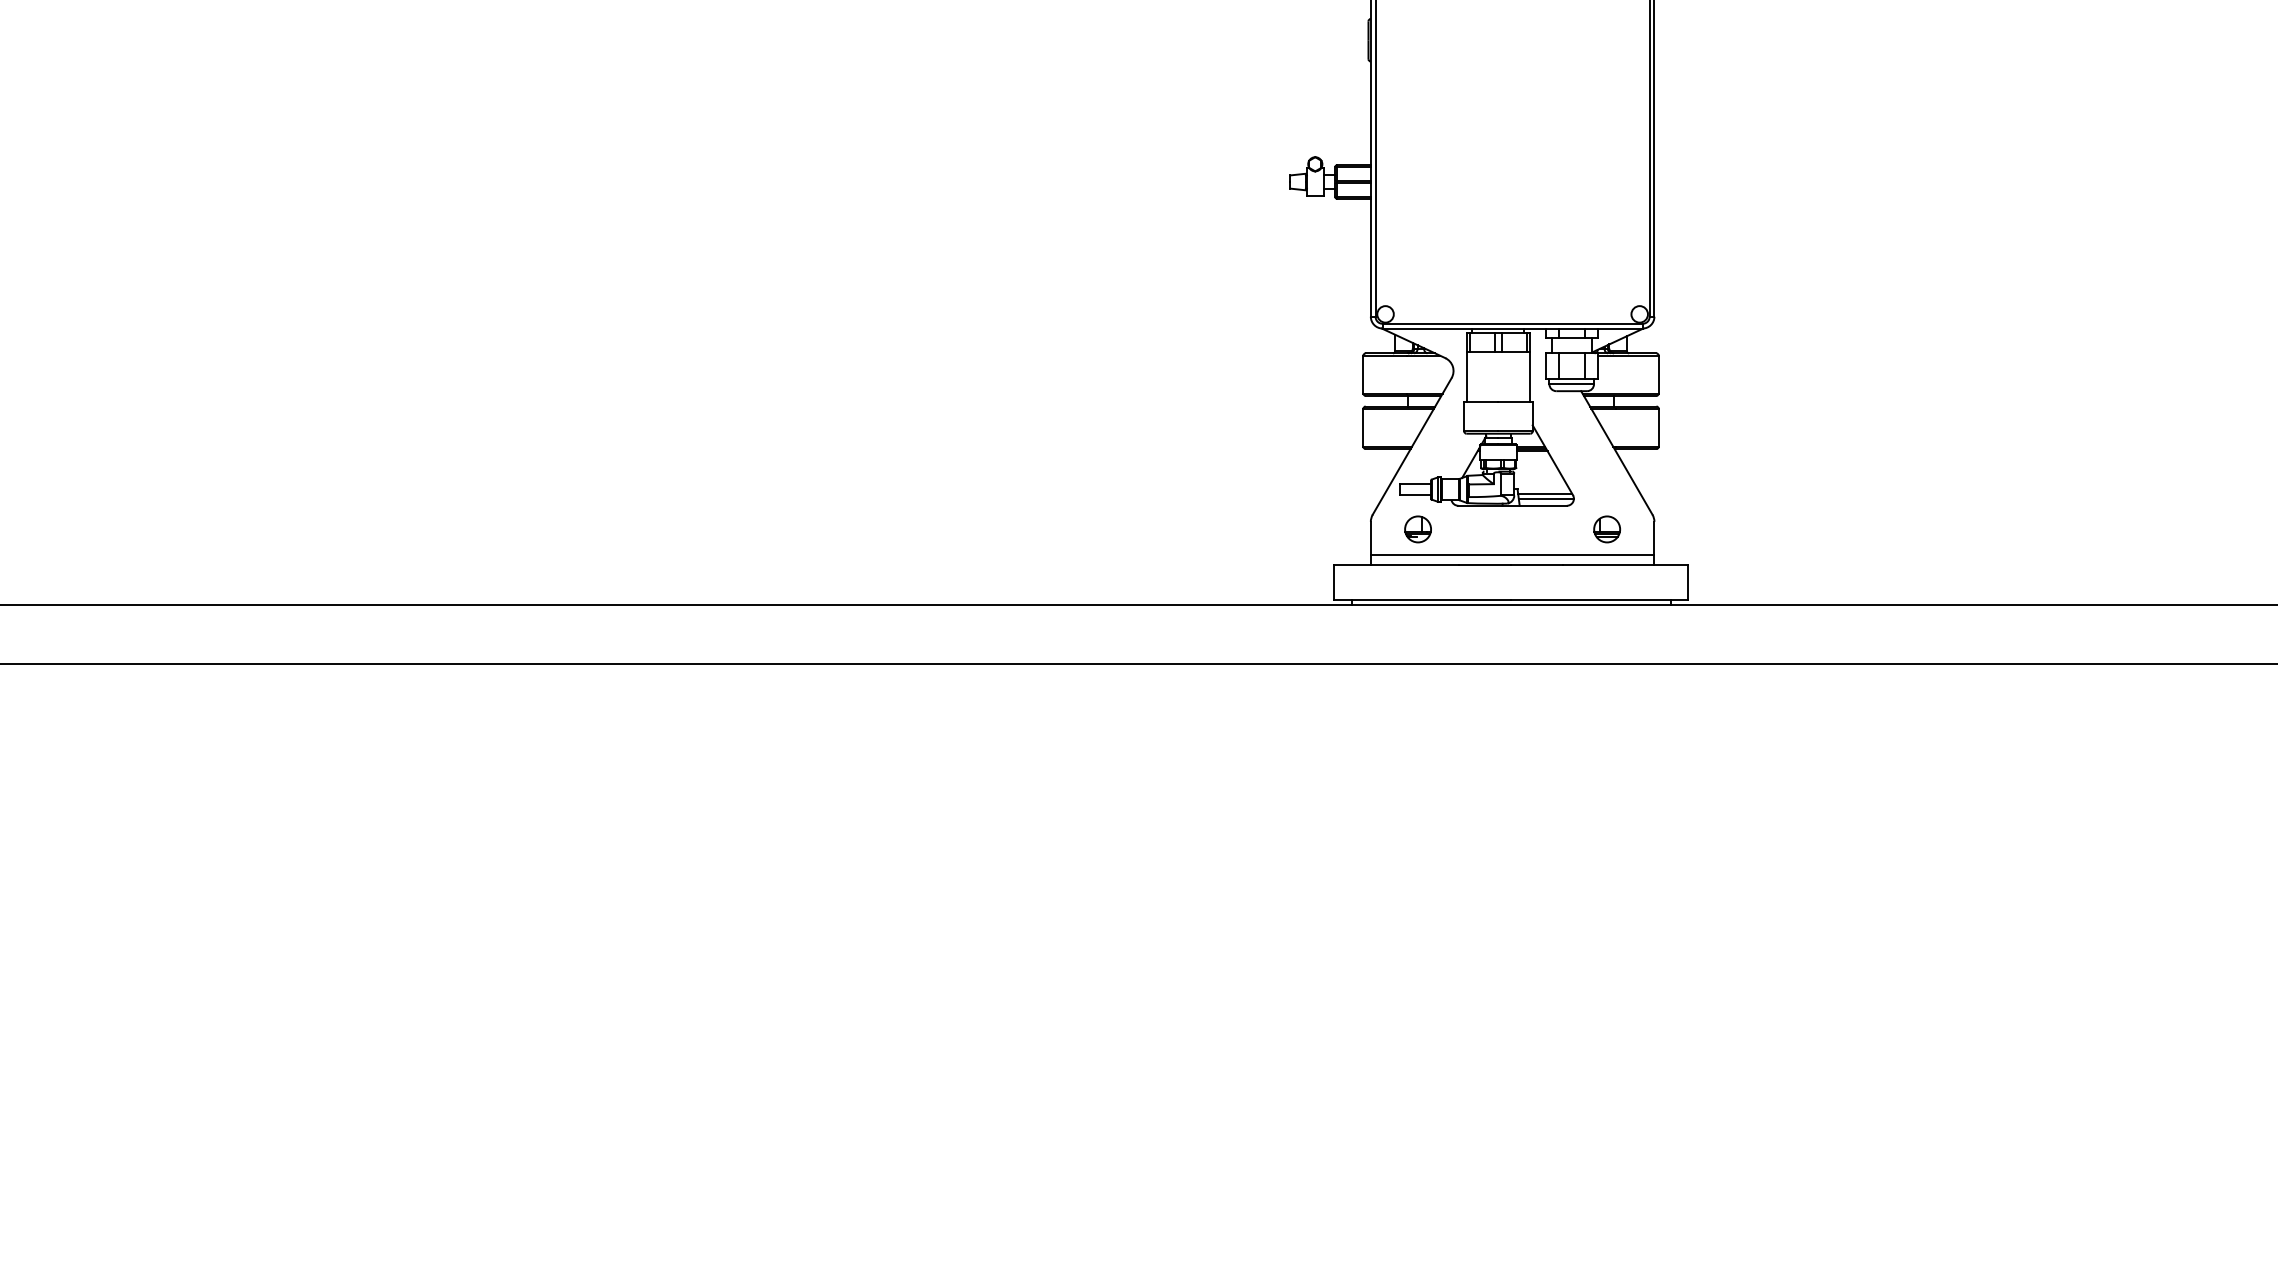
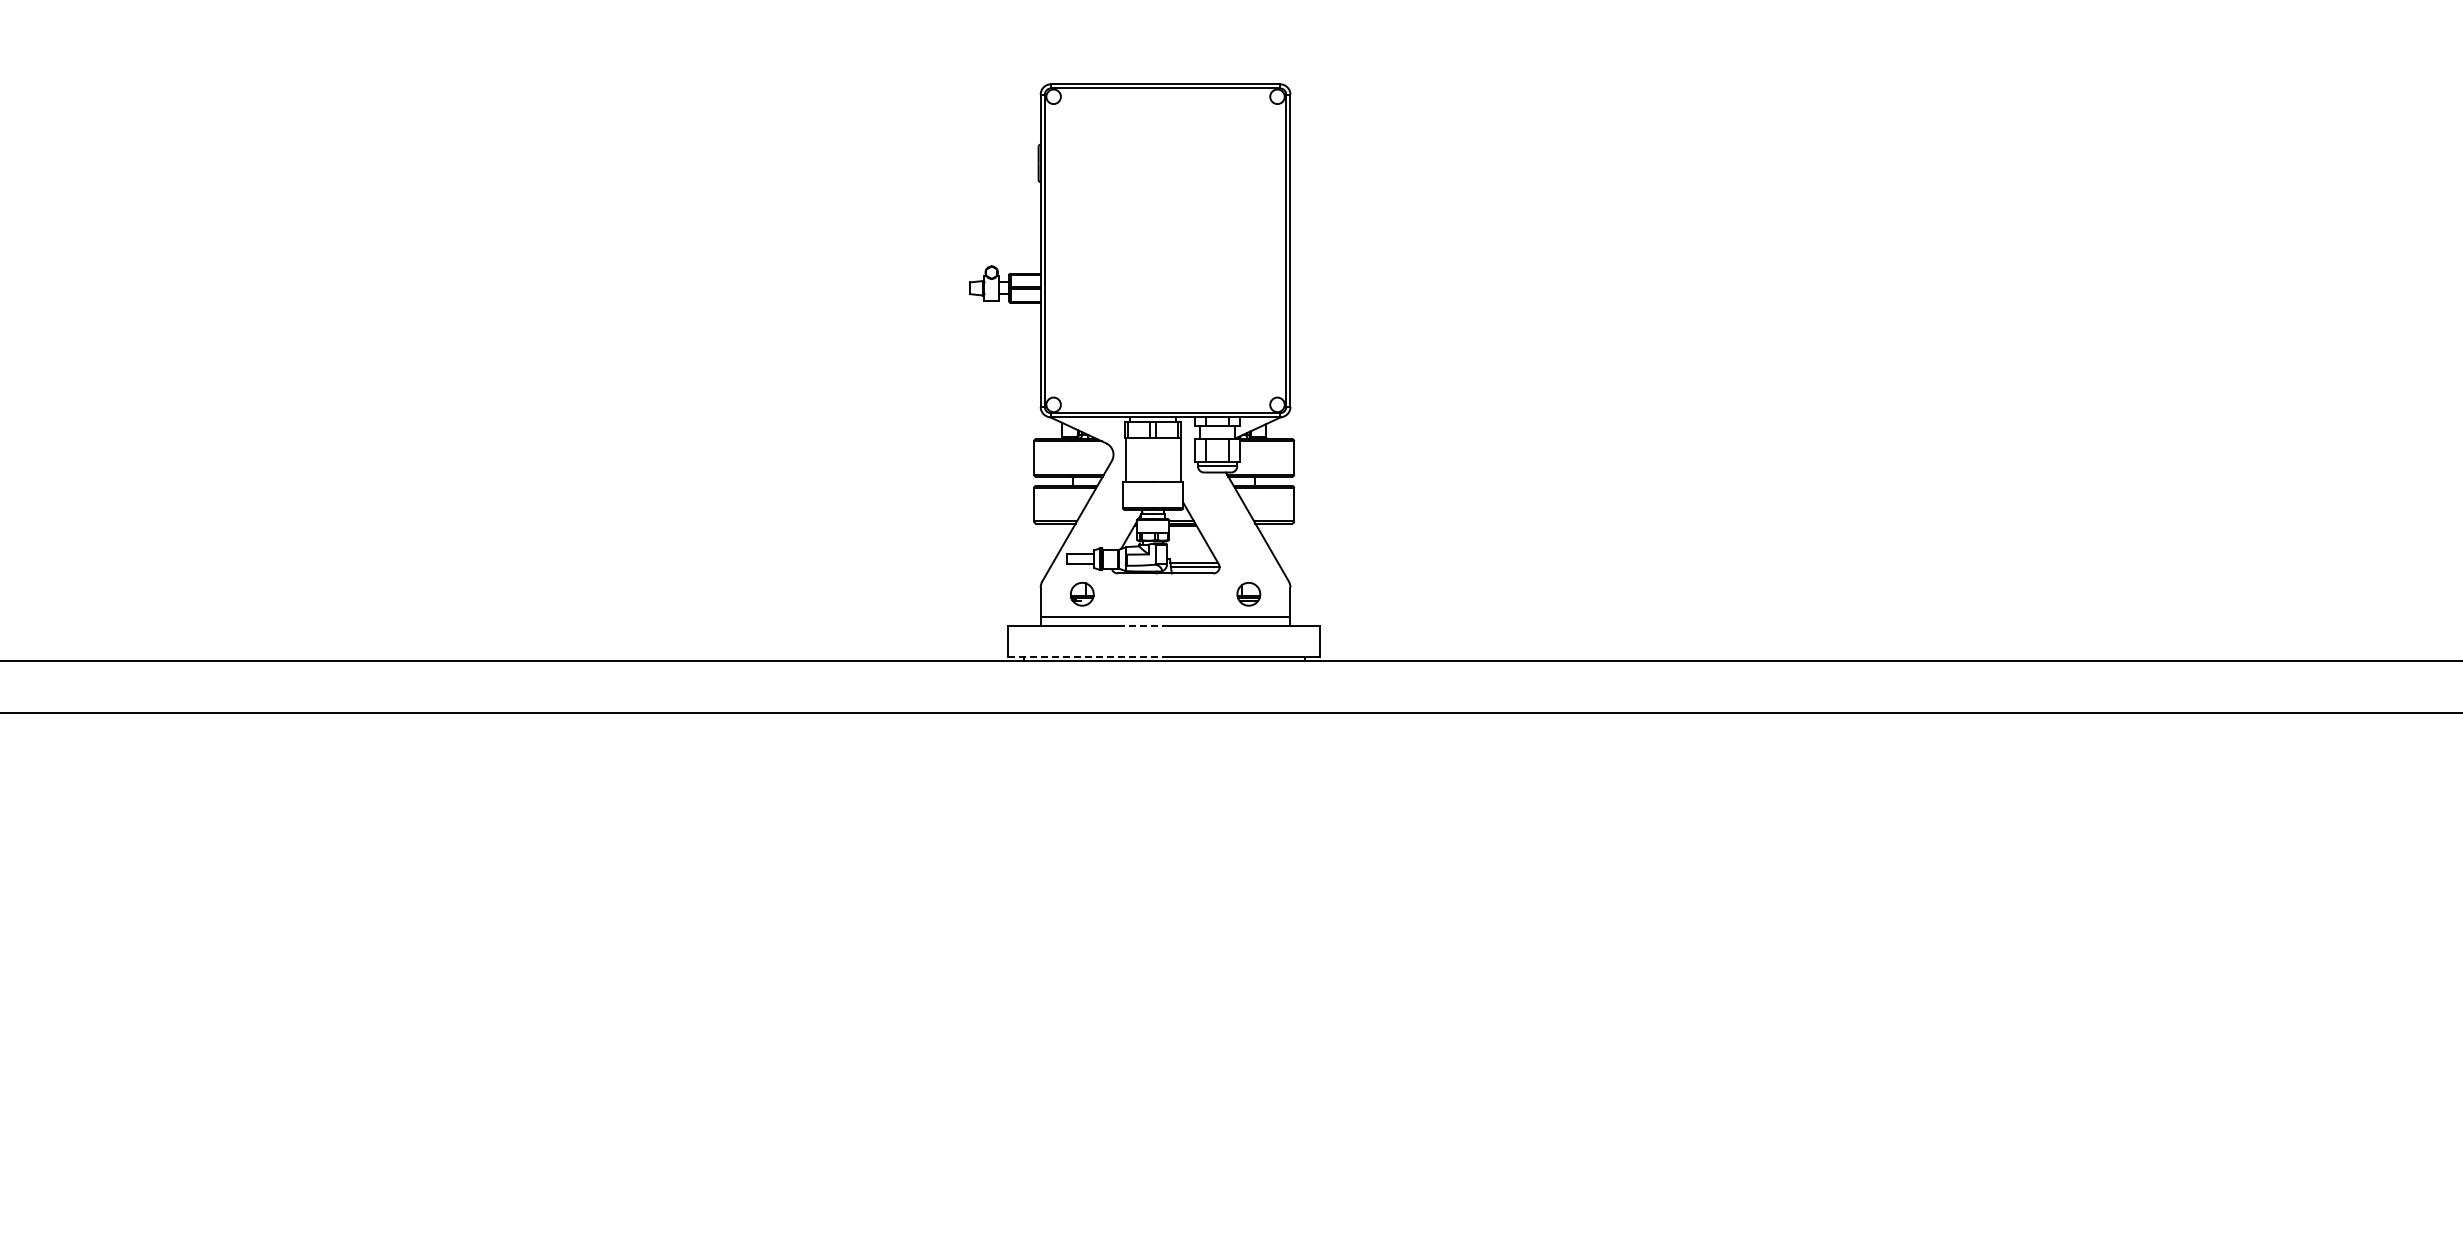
line: (1485, 564) -> (1141, 625), solid -> dashed
line: (1422, 600) -> (1086, 656), solid -> dashed

